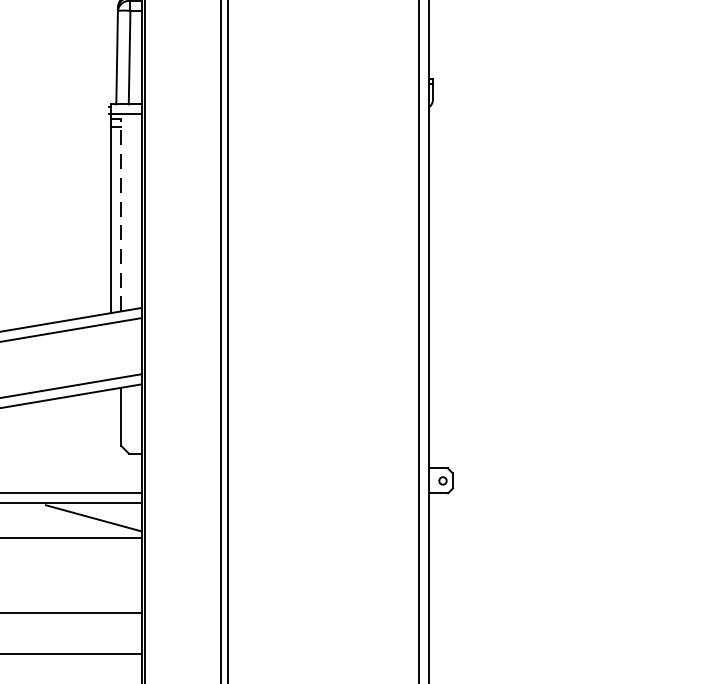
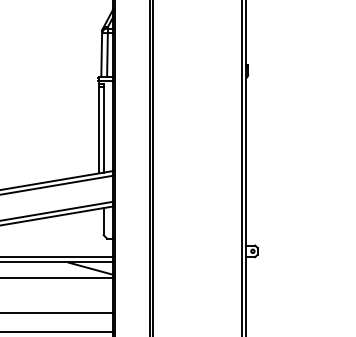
line: (121, 216) -> (103, 128), dashed -> solid

